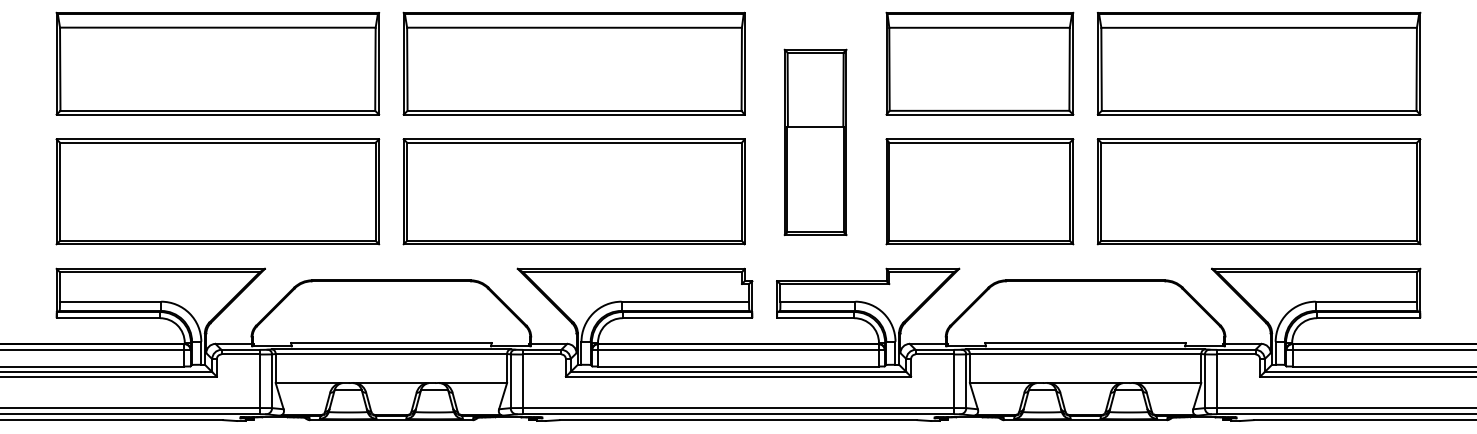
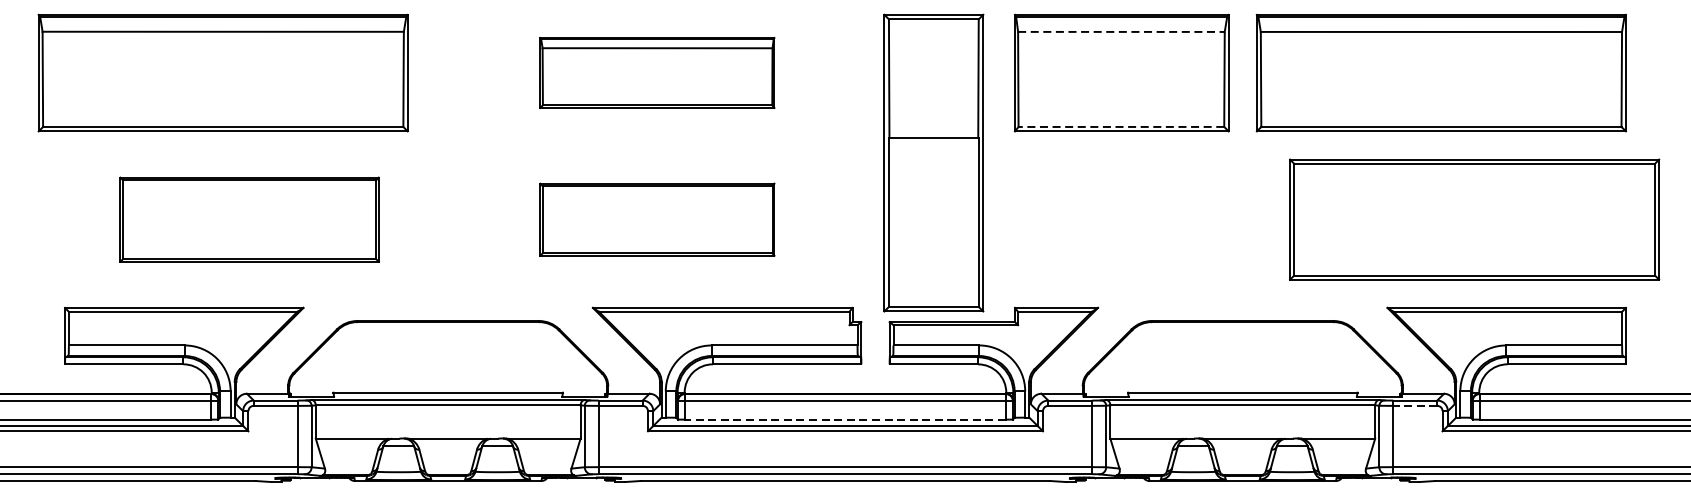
line: (980, 27) -> (1122, 31), solid -> dashed
part: (217, 63) -> (222, 72), moved
part: (573, 63) -> (656, 72), size x0.6
line: (979, 110) -> (1121, 126), solid -> dashed
part: (815, 142) -> (933, 163), size x1.4
part: (217, 191) -> (249, 219), size x0.7
part: (573, 191) -> (656, 219), size x0.6
part: (979, 191) -> (1121, 219), removed
part: (1258, 191) -> (1473, 219), moved
line: (1235, 354) -> (1414, 405), solid -> dashed
line: (738, 366) -> (845, 419), solid -> dashed

